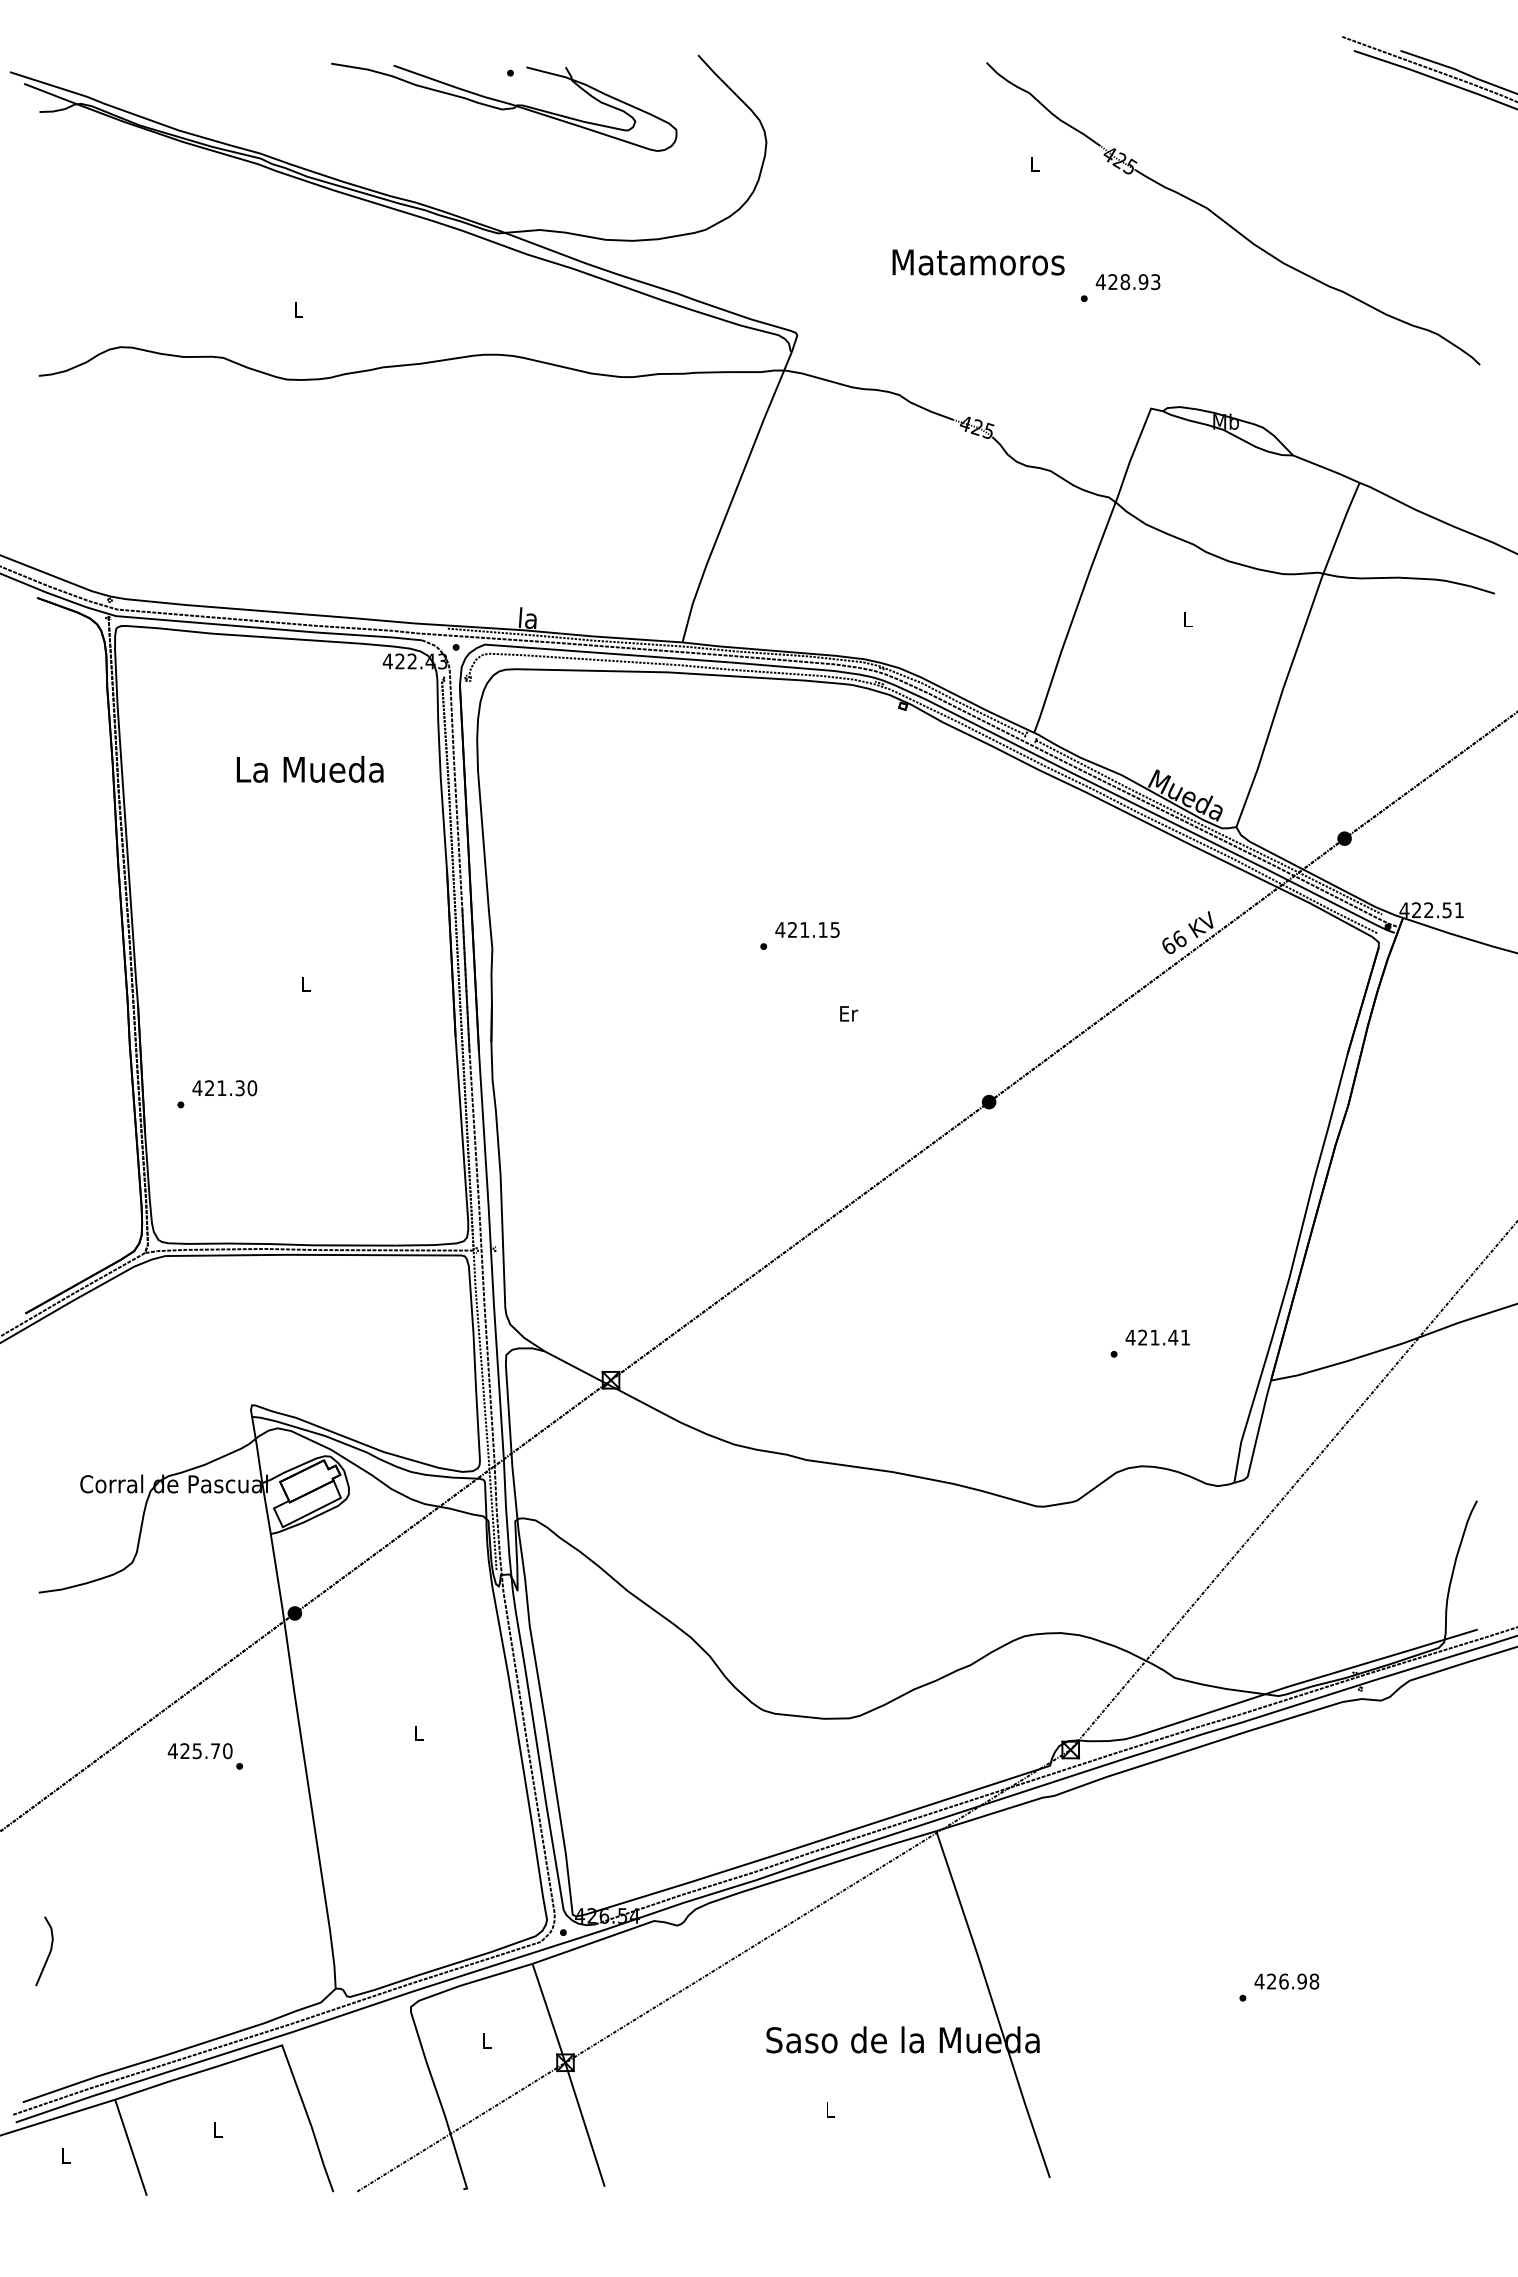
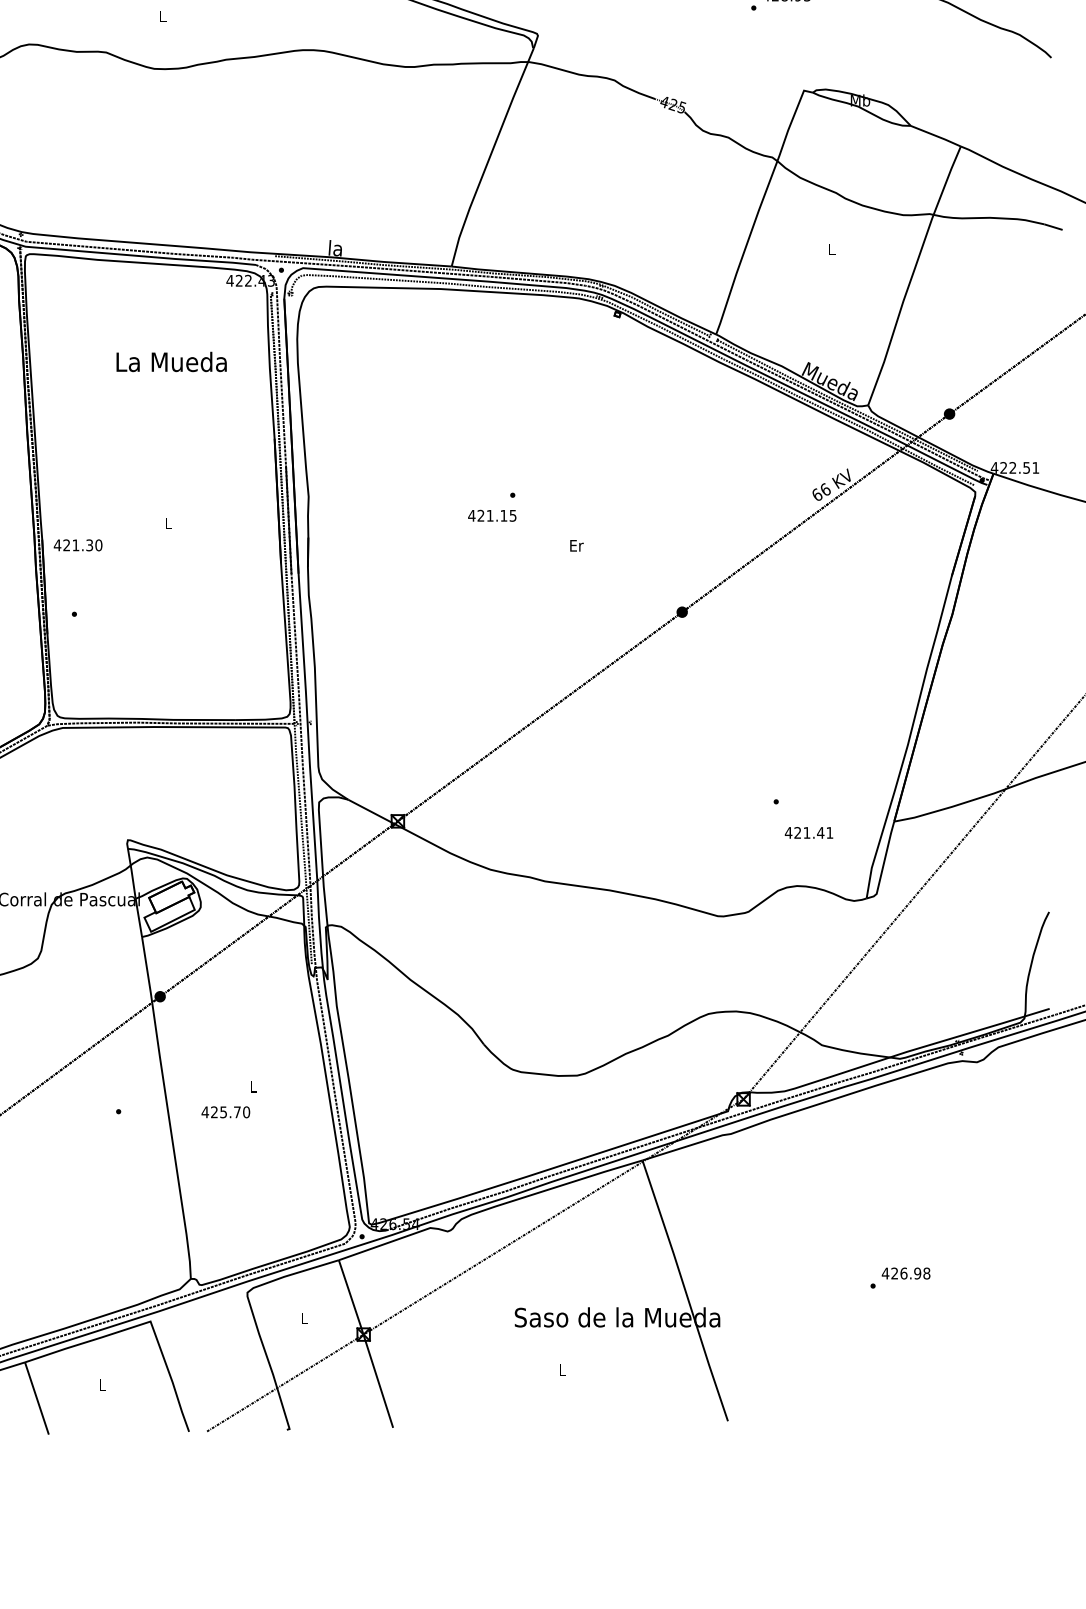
text: (807, 929) -> (492, 515), moved
text: (224, 1088) -> (77, 545), moved
text: (1157, 1337) -> (808, 832), moved
text: (199, 1751) -> (225, 1112), moved

